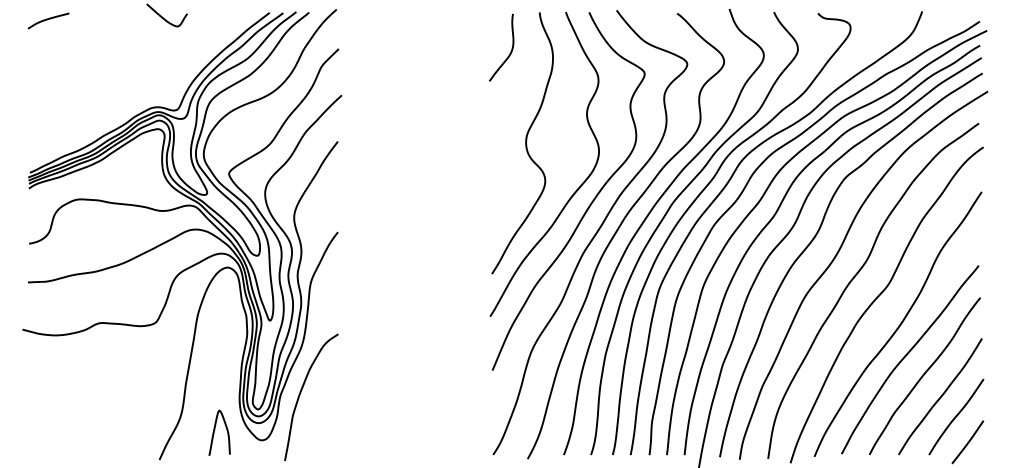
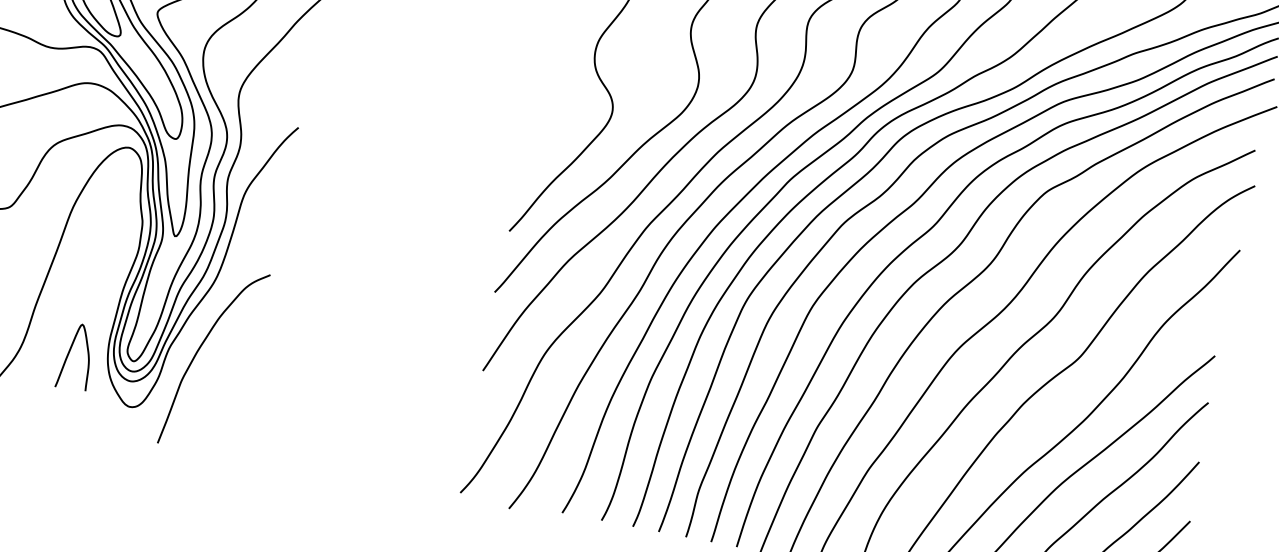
curve: (215, 429) -> (71, 350), moved

